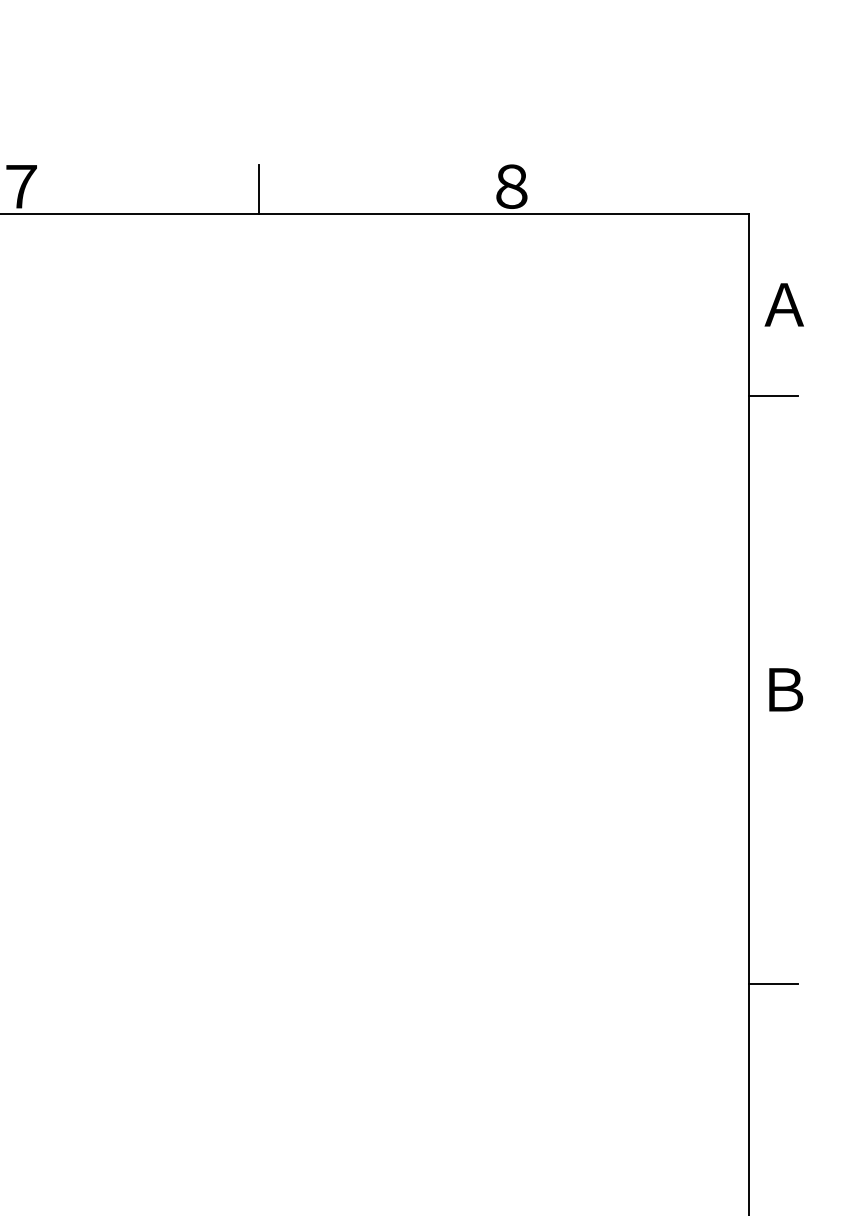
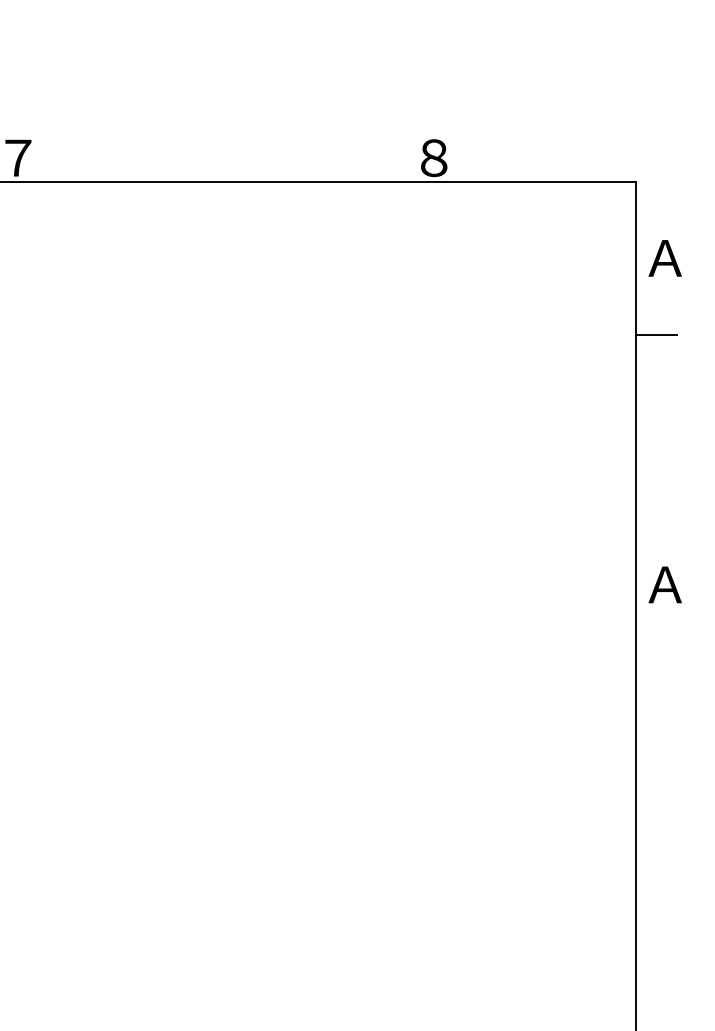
line: (258, 189) -> (219, 160), removed
text: (783, 689) -> (664, 584), Ｂ -> Ａ
line: (773, 984) -> (656, 834), removed

